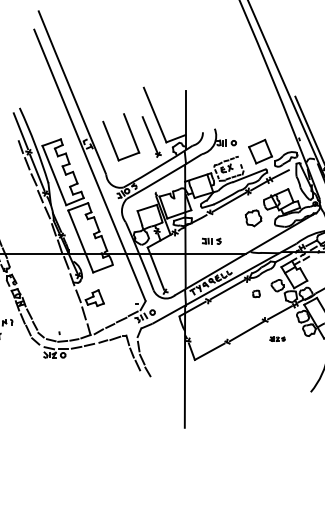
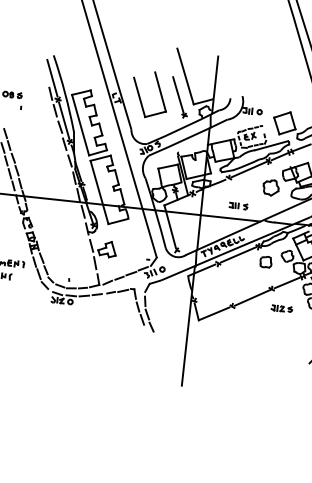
part: (211, 240) -> (238, 205), moved
part: (256, 293) -> (266, 261), size x1.67
part: (277, 338) -> (281, 307), size x1.43

